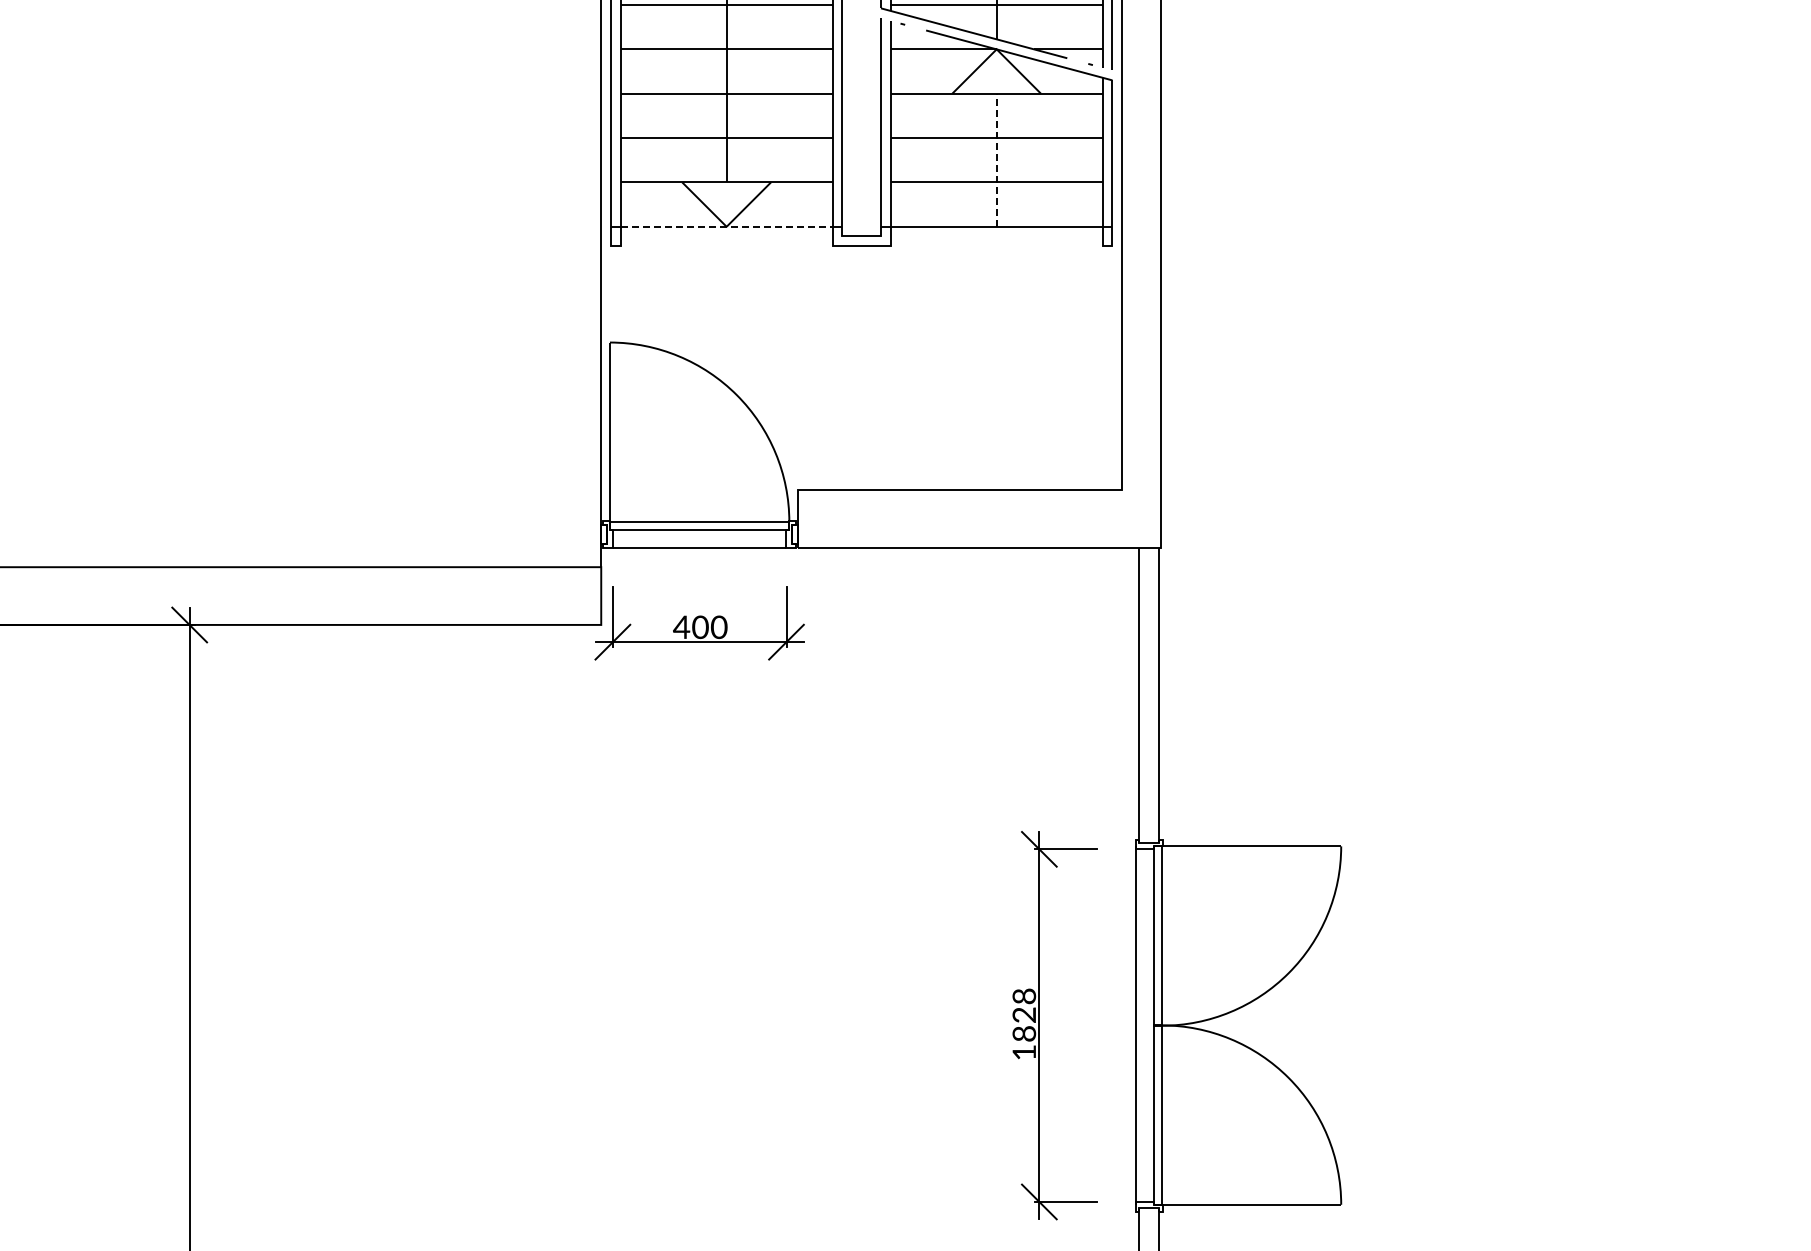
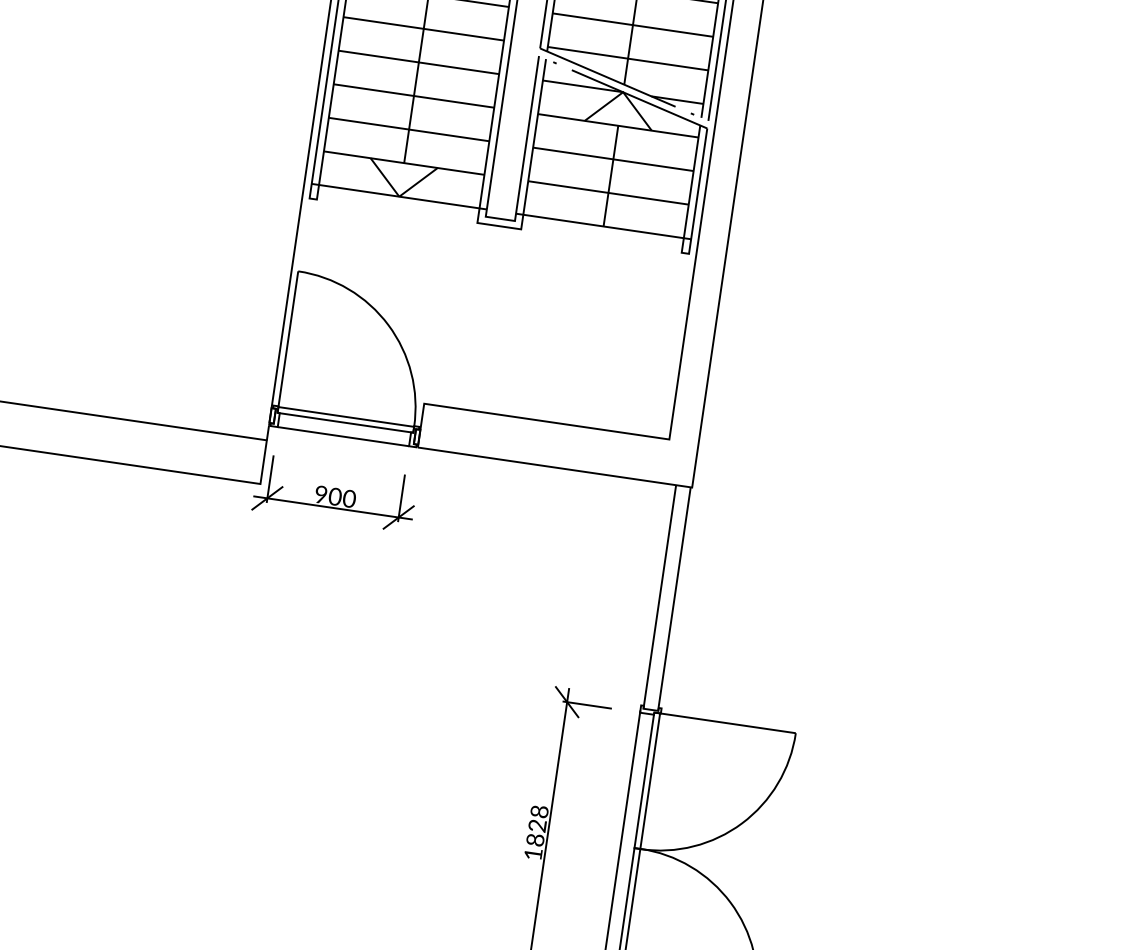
line: (996, 160) -> (610, 176), dashed -> solid
line: (727, 226) -> (399, 196), dashed -> solid
text: (681, 626) -> (321, 494), 400 -> 900

